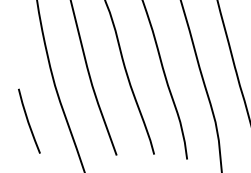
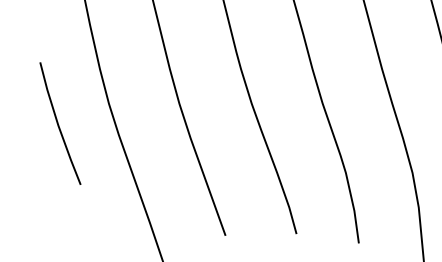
line: (28, 120) -> (58, 122), moved

